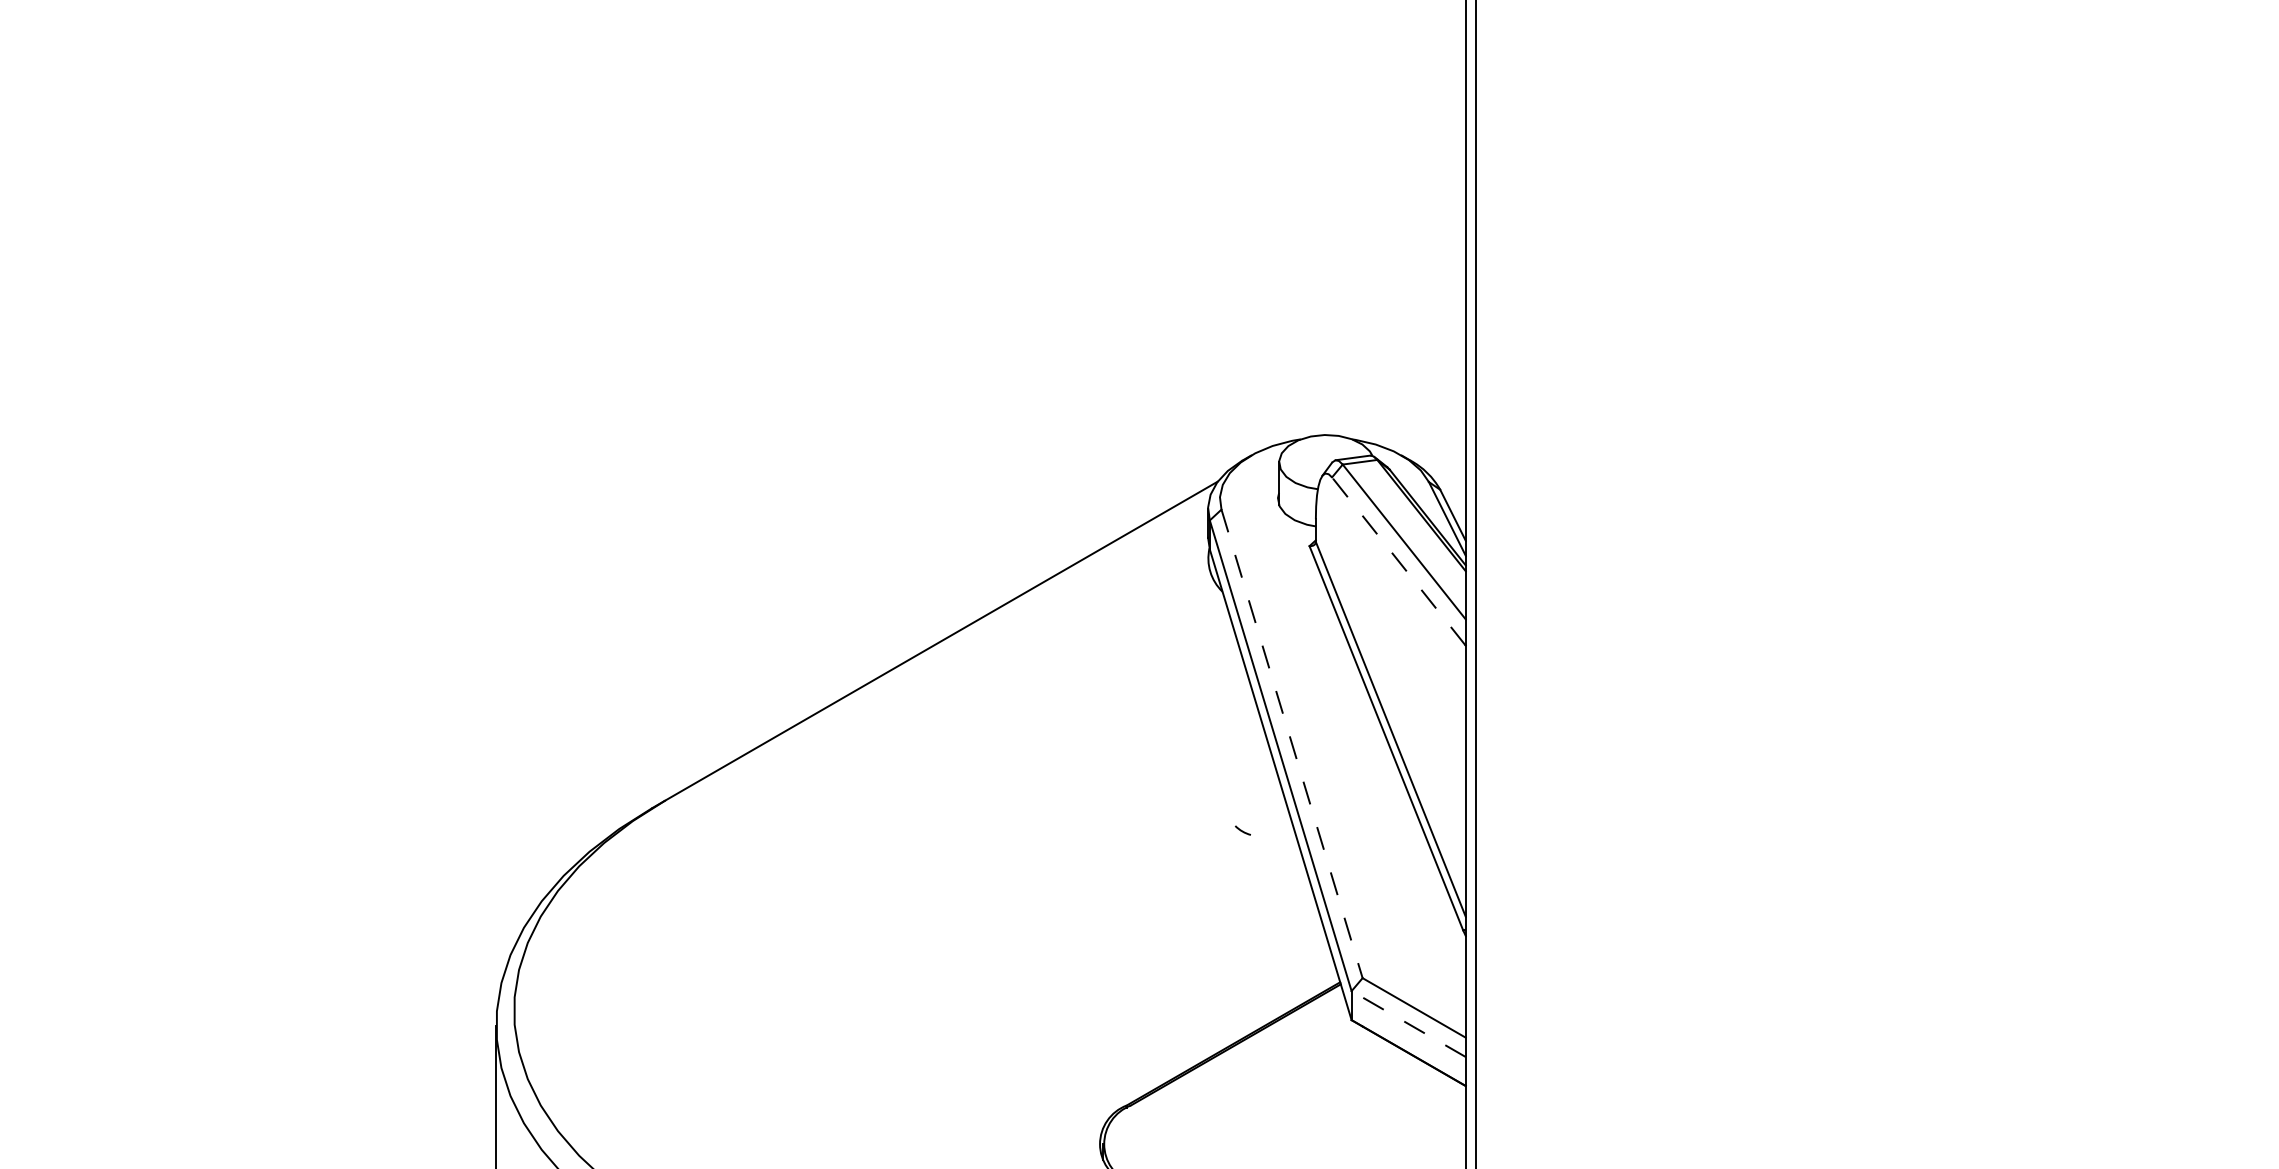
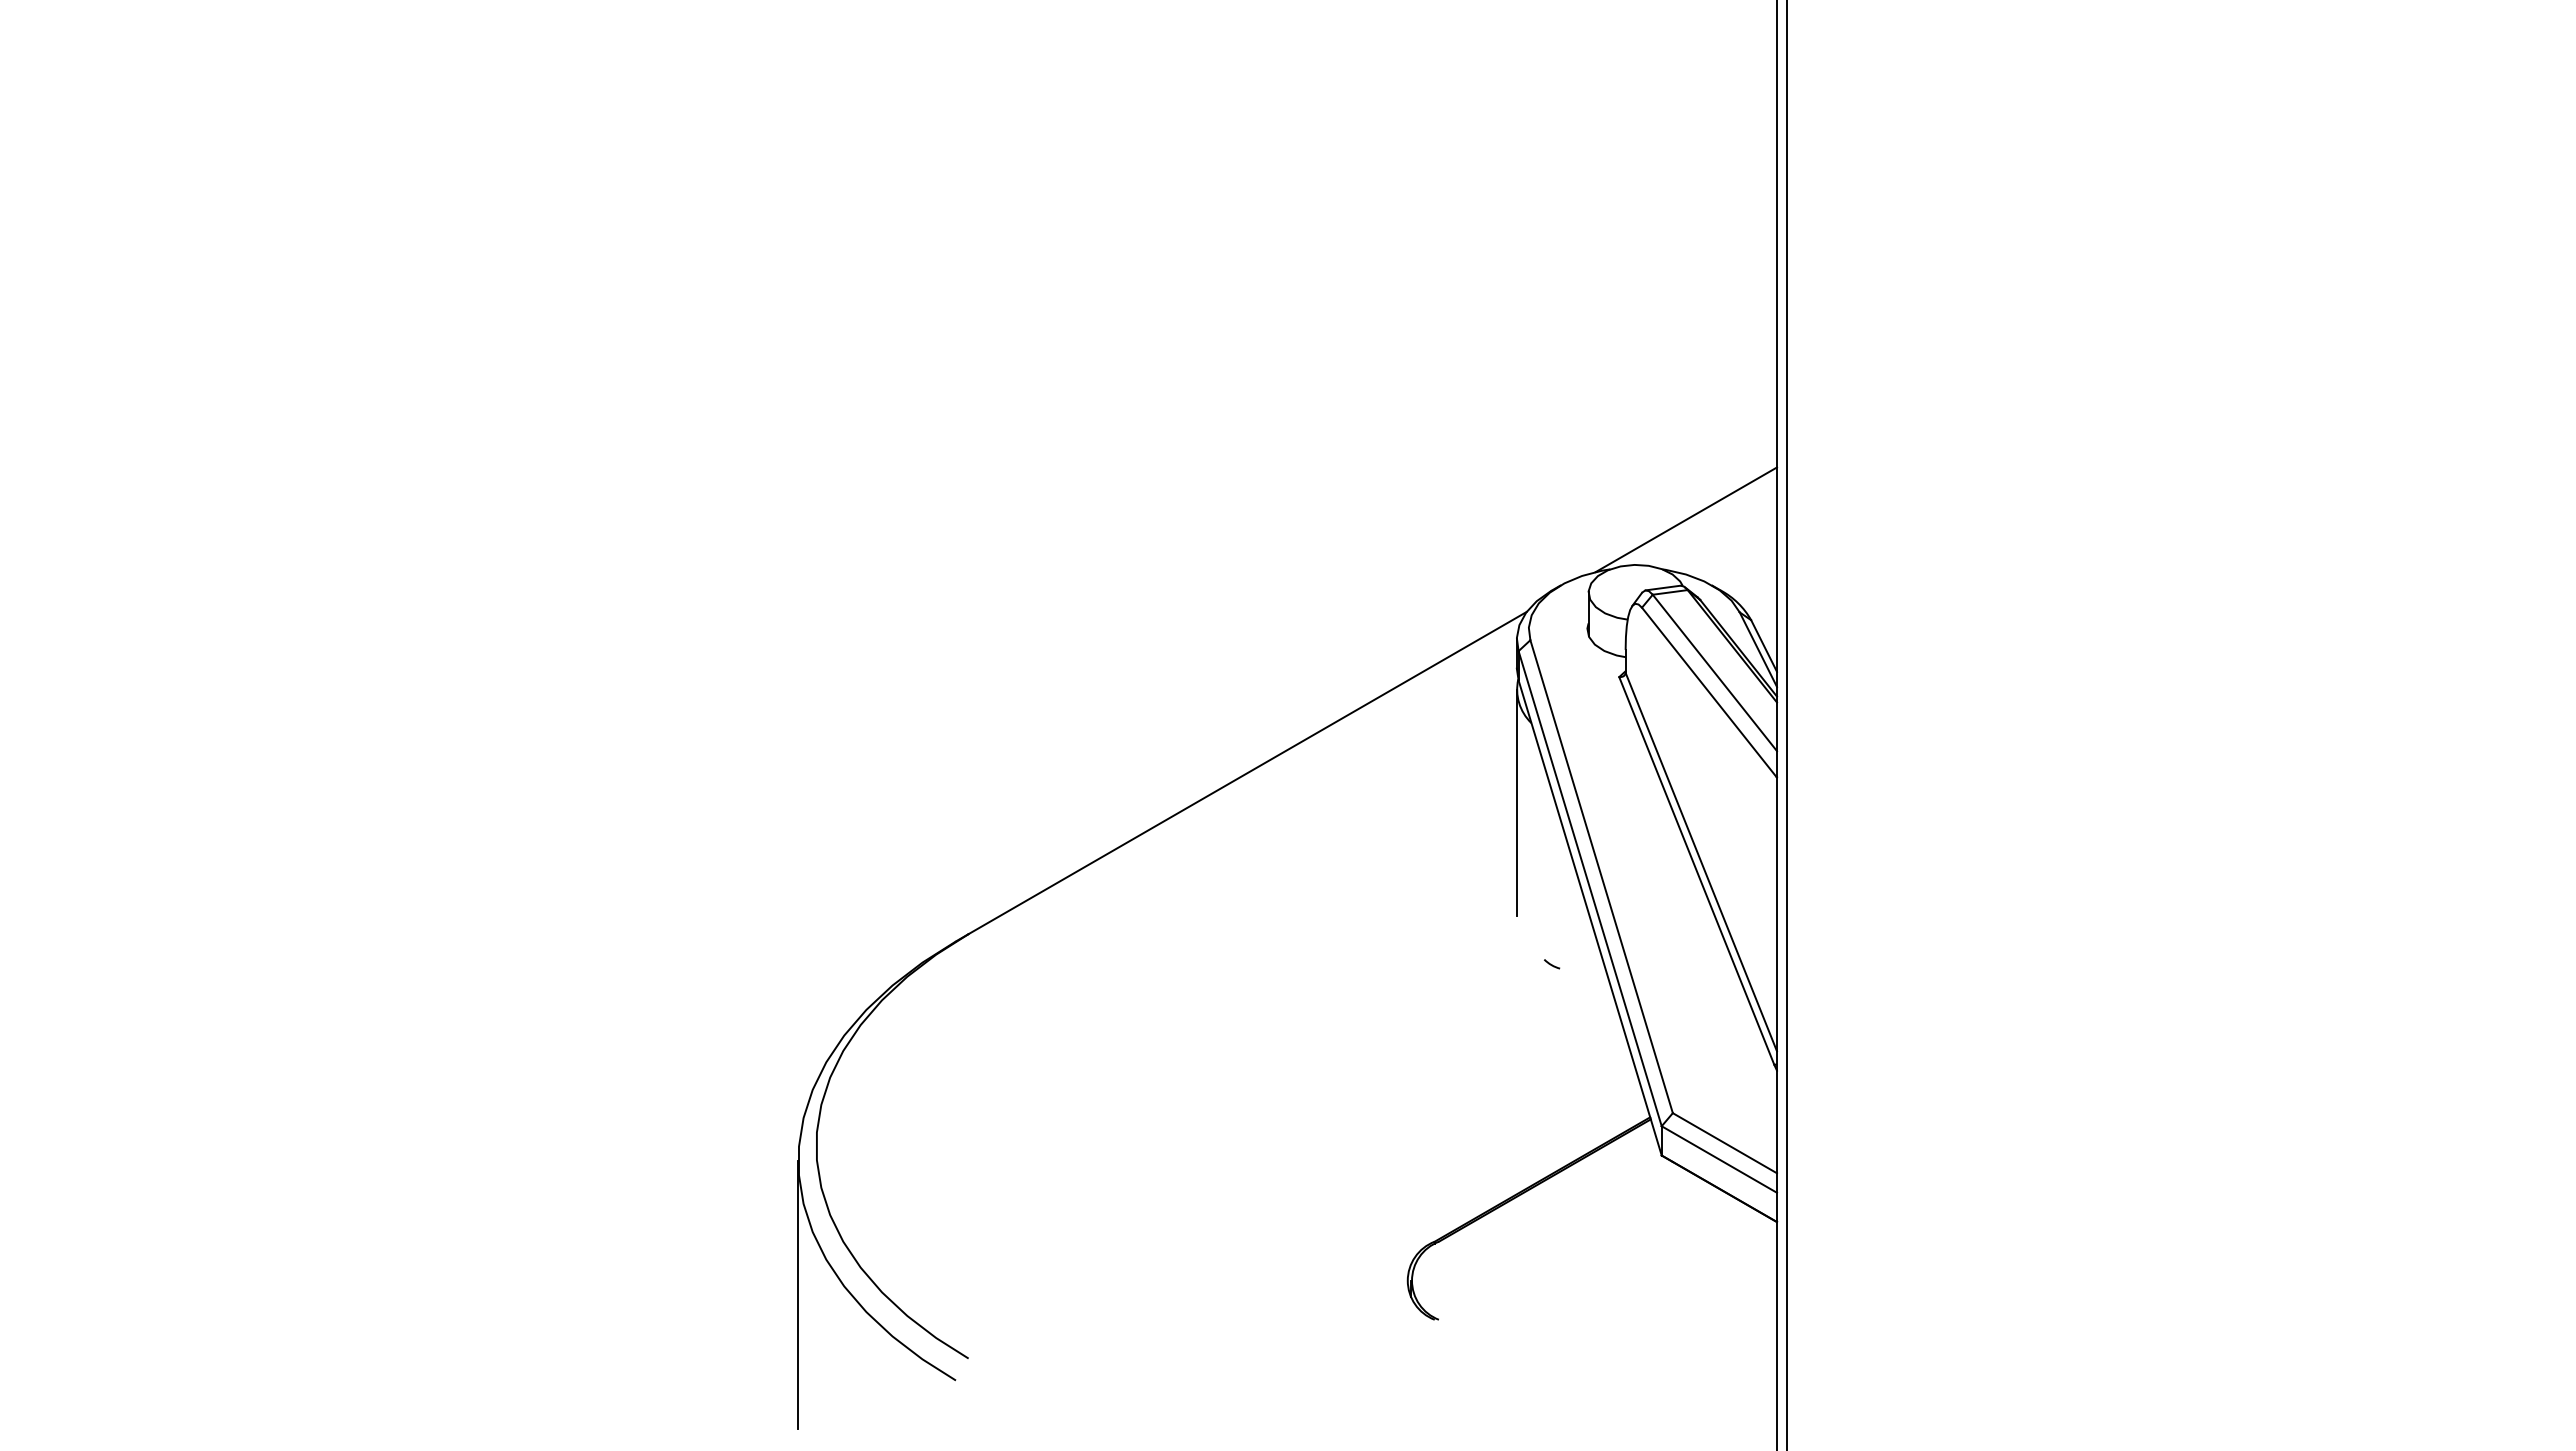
line: (1376, 390) -> (1686, 519), added
line: (1398, 561) -> (1709, 692), dashed -> solid
line: (1207, 670) -> (1516, 802), added
line: (1291, 743) -> (1601, 876), dashed -> solid
line: (1408, 1024) -> (1719, 1159), dashed -> solid

